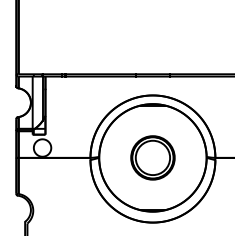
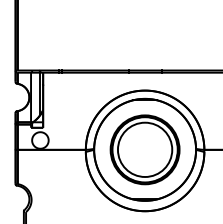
part: (152, 157) -> (144, 149), size x1.67

